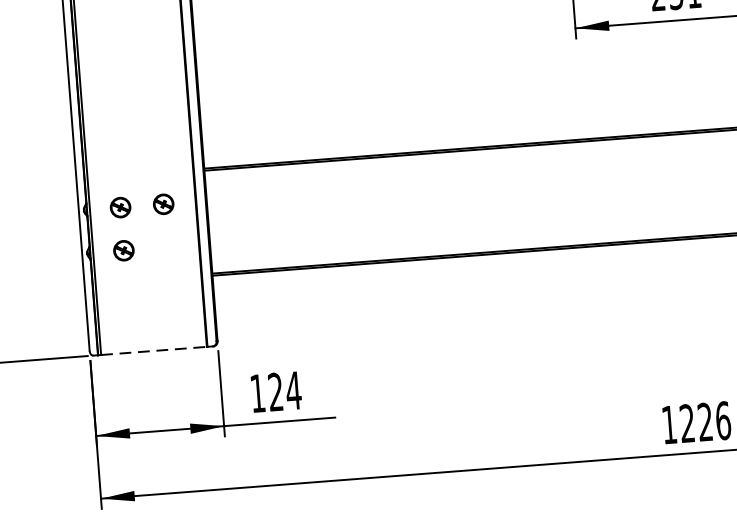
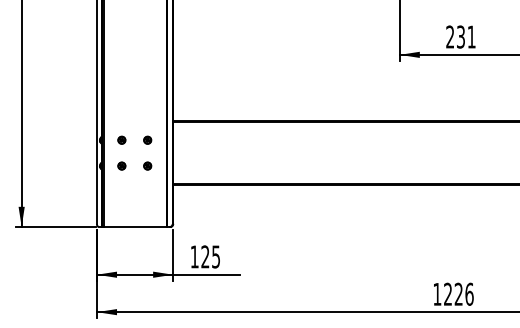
part: (163, 202) -> (147, 139), size x0.62
part: (119, 206) -> (121, 139), size x0.62
part: (166, 246) -> (147, 165), added
part: (123, 249) -> (121, 165), size x0.62
line: (154, 350) -> (135, 226), dashed -> solid
text: (292, 390) -> (215, 256), 124 -> 125

